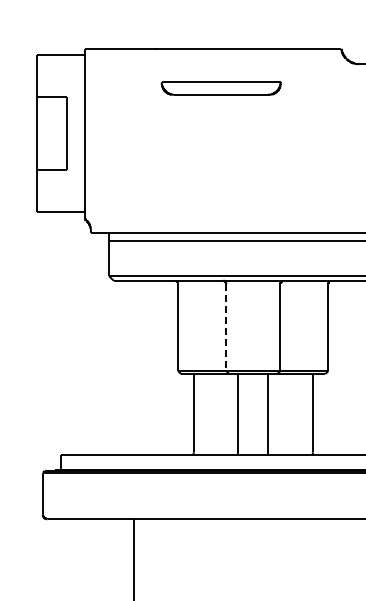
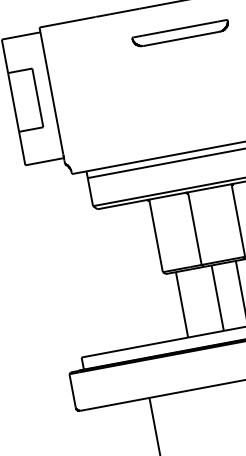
part: (220, 88) -> (180, 33), moved
line: (226, 327) -> (195, 229), dashed -> solid

